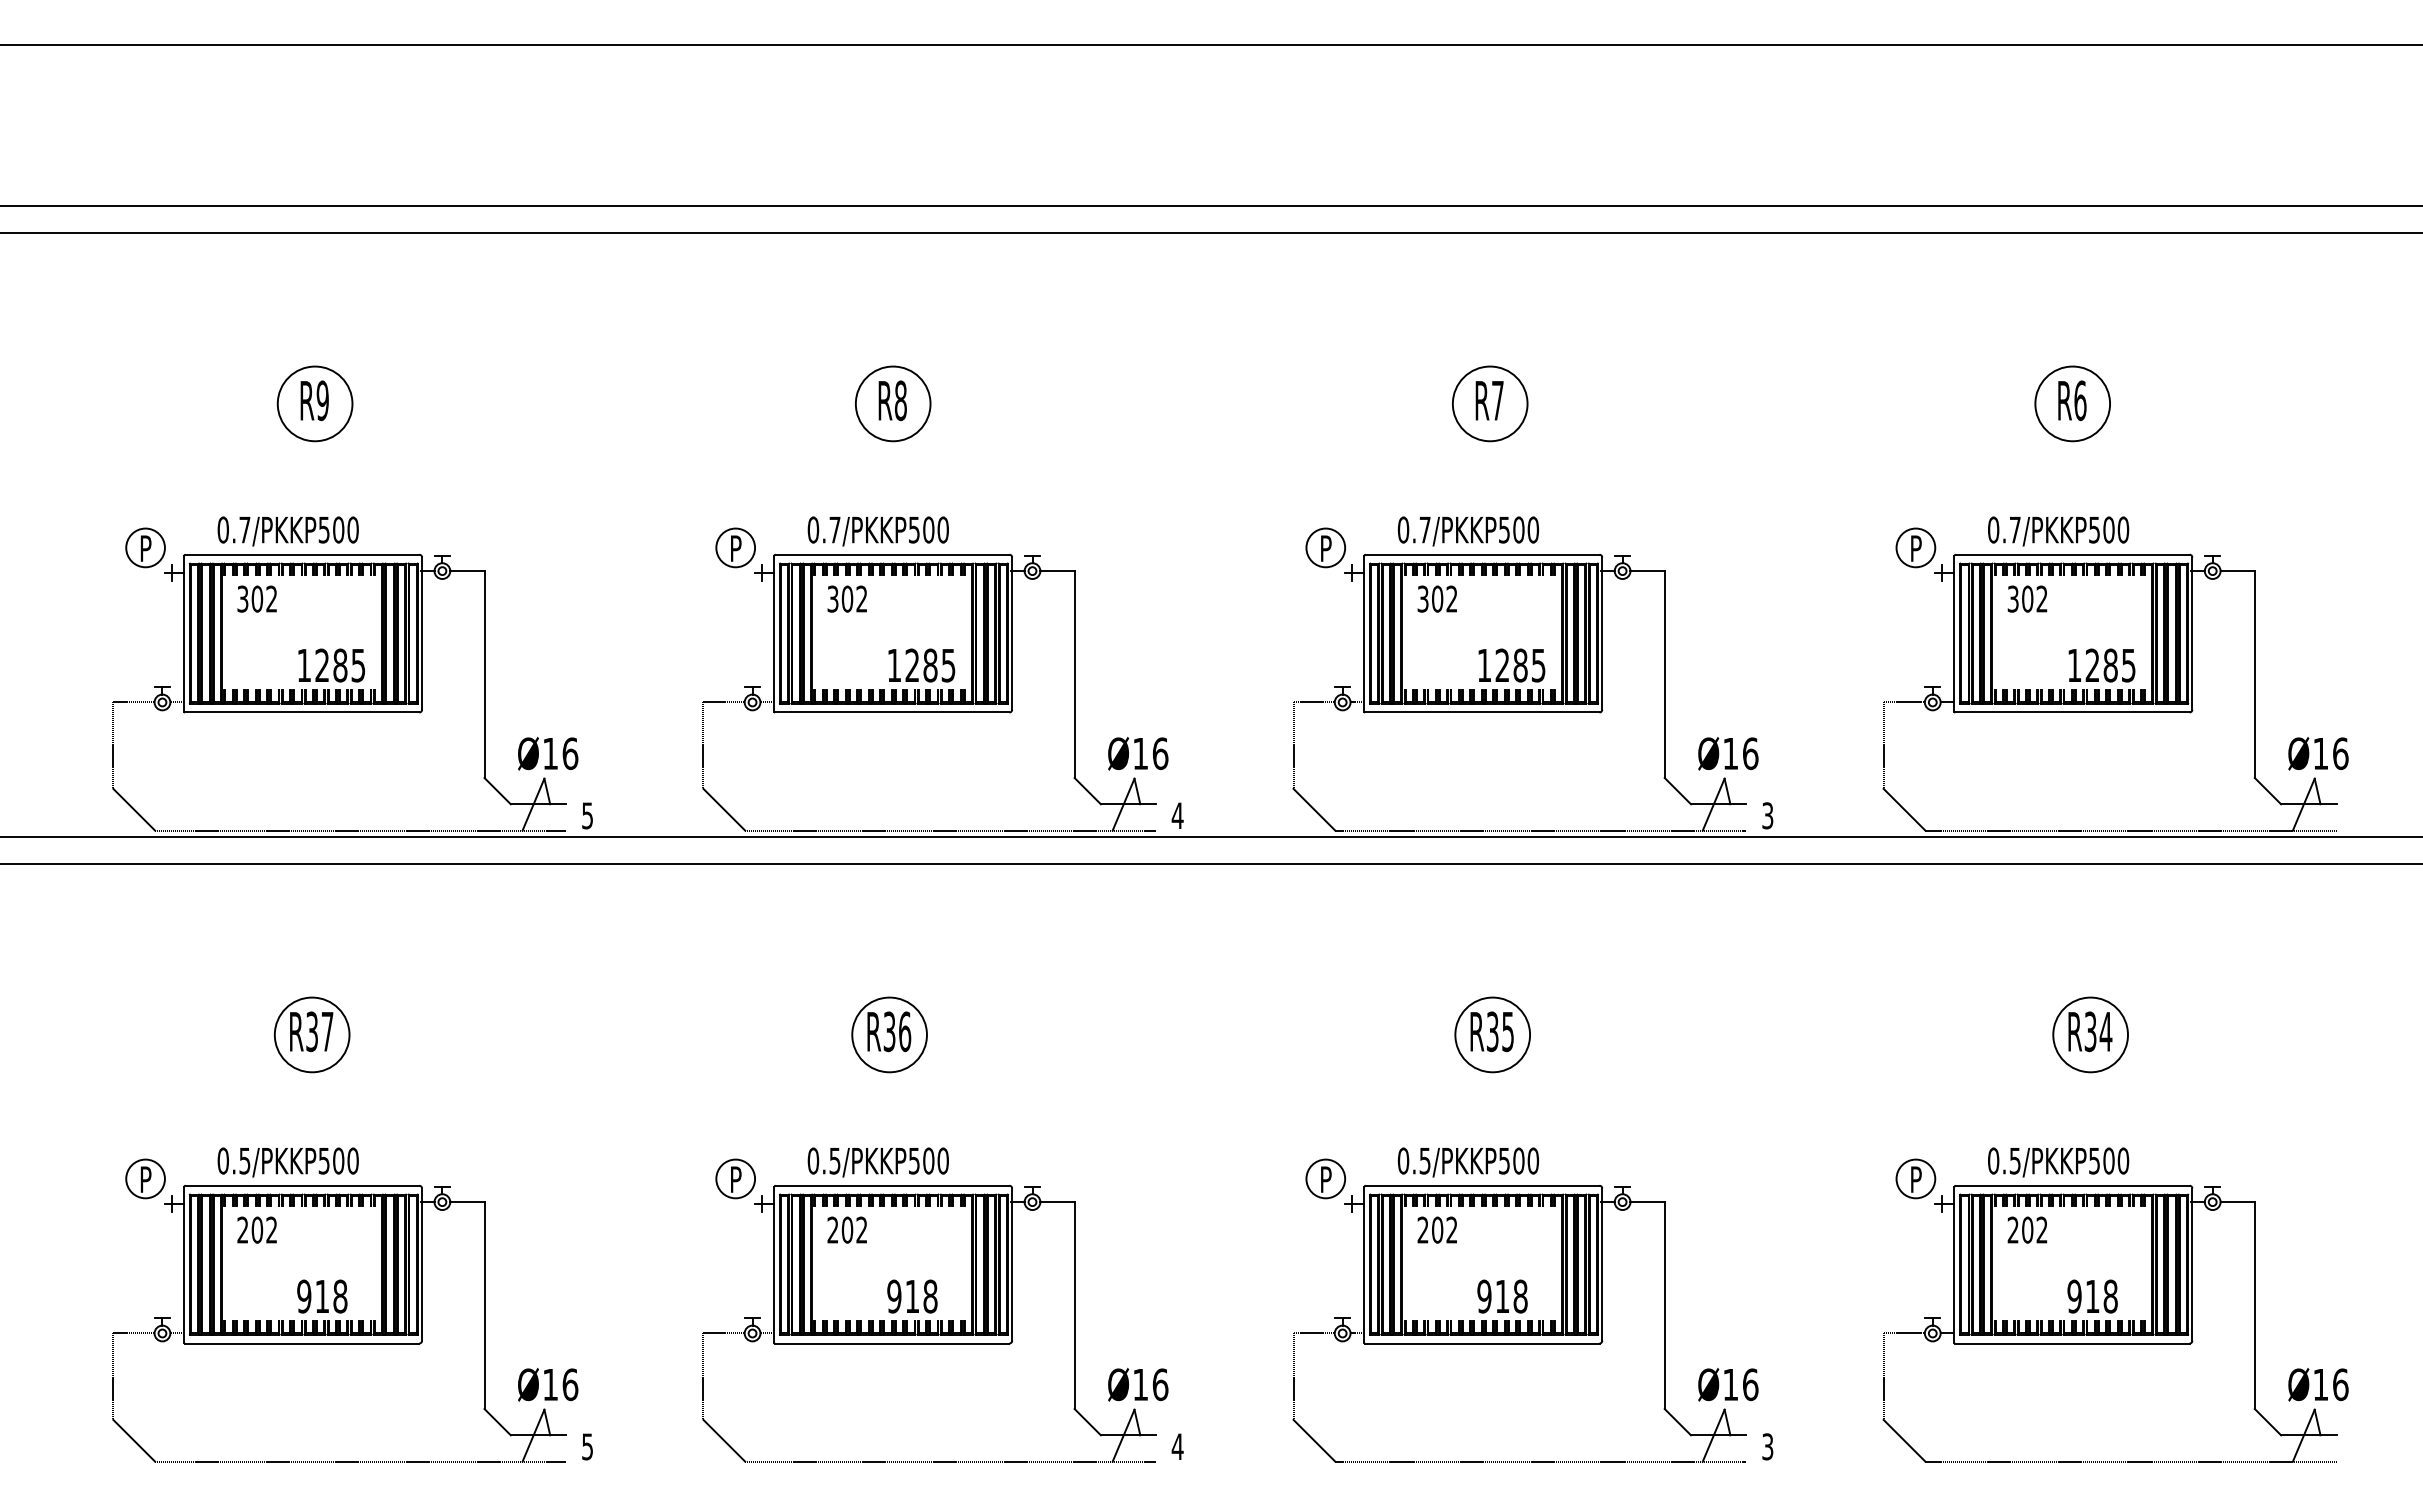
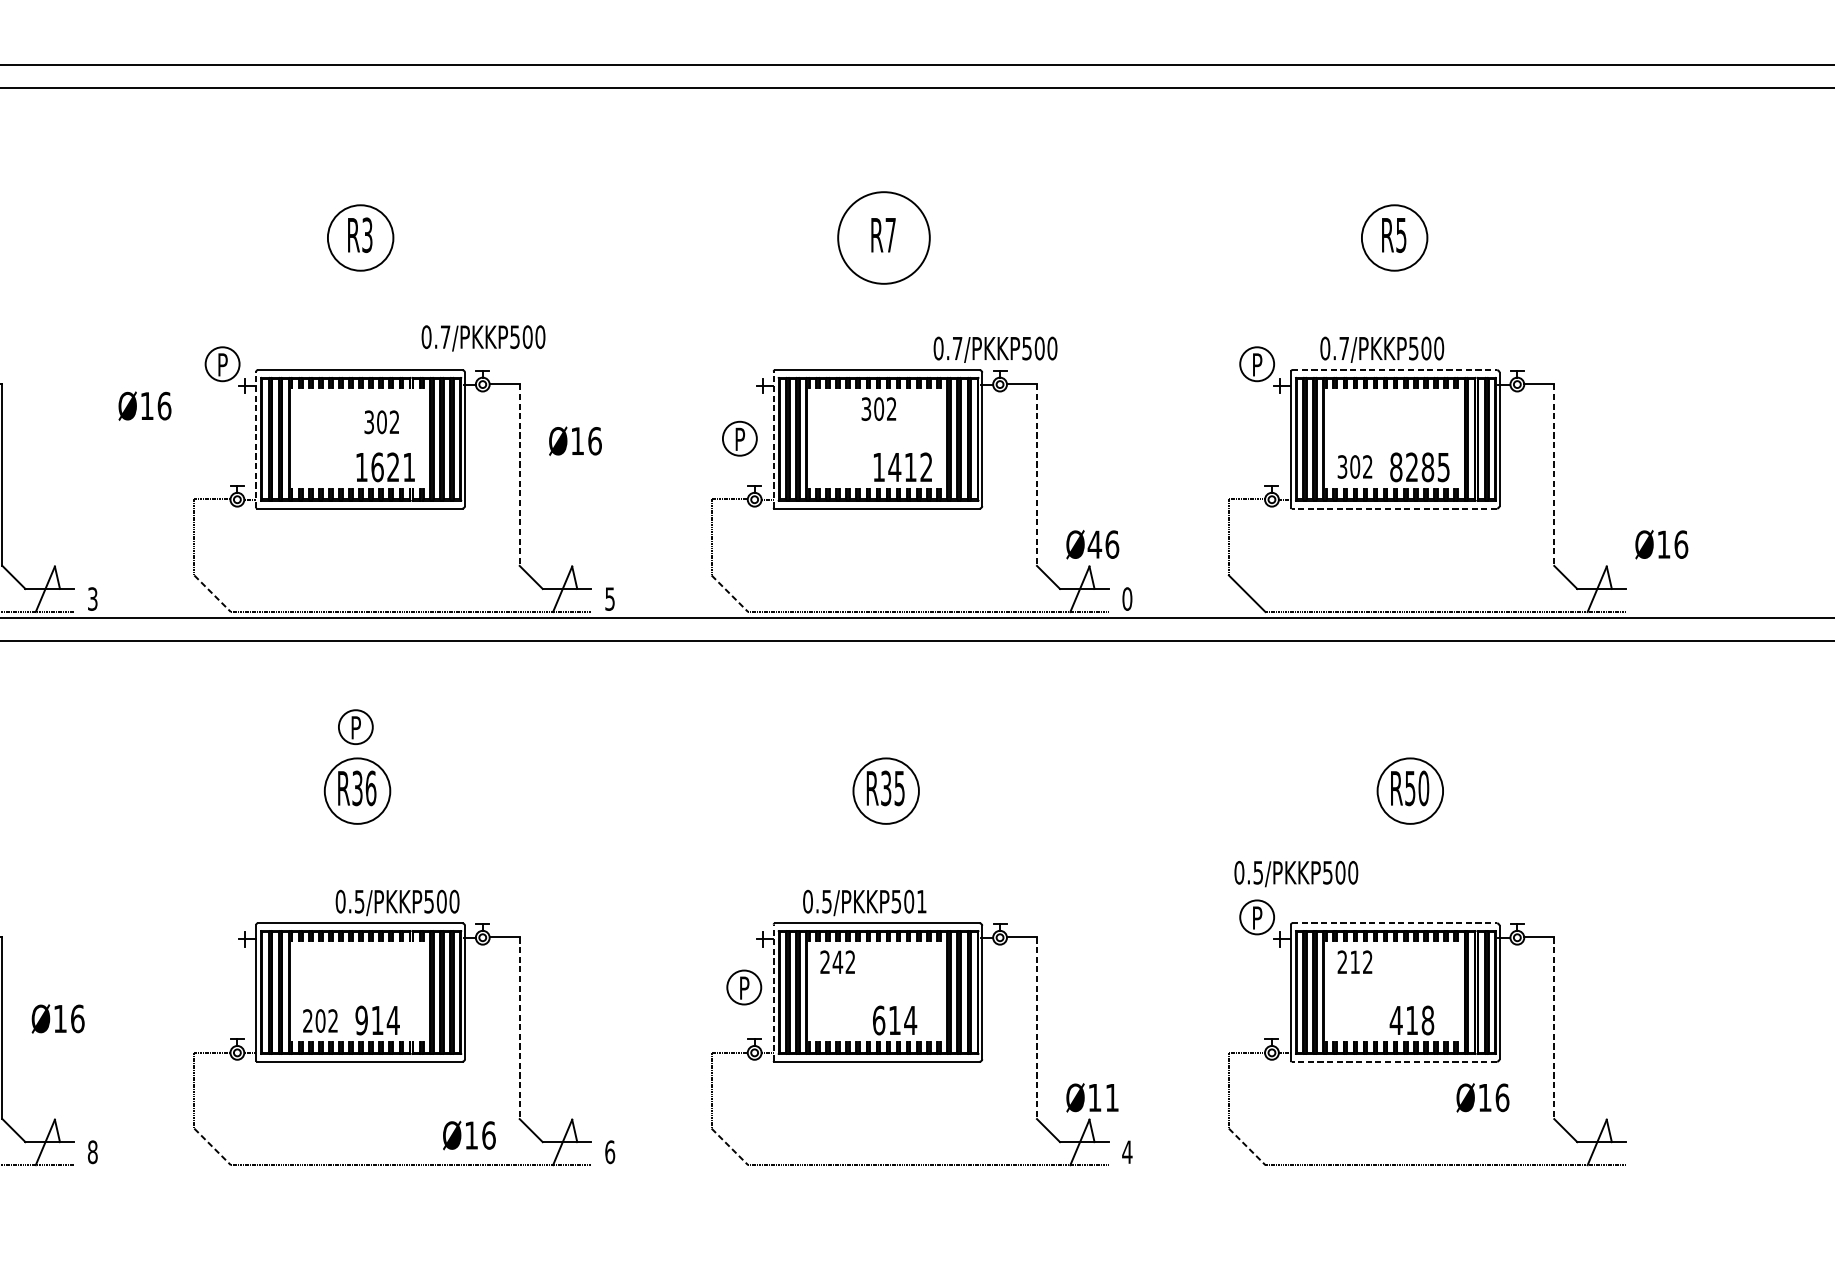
text: (900, 400) -> (367, 235), R8 -> R3
text: (2080, 400) -> (1401, 235), R6 -> R5
circle: (1489, 403) -> (883, 237), size x1.4
text: (877, 531) -> (482, 338), moved
text: (1467, 531) -> (994, 349), moved
part: (1325, 547) -> (739, 438), moved
line: (2072, 554) -> (1394, 370), solid -> dashed
text: (846, 598) -> (381, 421), moved
text: (1436, 598) -> (878, 408), moved
text: (2027, 598) -> (1355, 466), moved
line: (774, 633) -> (256, 439), solid -> dashed
line: (1364, 633) -> (773, 439), solid -> dashed
text: (930, 665) -> (393, 467), 1285 -> 1621
text: (1520, 665) -> (910, 467), 1285 -> 1412
text: (2074, 665) -> (1396, 467), 1285 -> 8285
line: (1074, 674) -> (519, 475), solid -> dashed
line: (1664, 674) -> (1036, 475), solid -> dashed
line: (2254, 674) -> (1553, 475), solid -> dashed
line: (2071, 712) -> (1393, 508), solid -> dashed
text: (548, 753) -> (145, 405), moved
text: (1138, 753) -> (575, 441), moved
text: (1730, 753) -> (1094, 544), Ø16 -> Ø46
text: (2318, 753) -> (1661, 544), moved
line: (724, 810) -> (212, 594), solid -> dashed
line: (1314, 810) -> (729, 594), solid -> dashed
text: (587, 815) -> (92, 598), 5 -> 3
text: (1177, 815) -> (609, 598), 4 -> 5
text: (1767, 815) -> (1127, 598), 3 -> 0
text: (2098, 1031) -> (1417, 788), R34 -> R50
text: (1533, 1160) -> (921, 901), 0.5/PKKP500 -> 0.5/PKKP501
text: (877, 1162) -> (396, 902), moved
text: (2058, 1162) -> (1296, 874), moved
part: (735, 1178) -> (355, 726), moved
part: (1325, 1178) -> (744, 987), moved
line: (2072, 1185) -> (1394, 923), solid -> dashed
text: (846, 1229) -> (319, 1020), moved
text: (1437, 1229) -> (837, 961), 202 -> 242
text: (2027, 1229) -> (1355, 961), 202 -> 212
line: (1364, 1264) -> (773, 992), solid -> dashed
text: (930, 1296) -> (393, 1020), 918 -> 914
text: (1502, 1296) -> (894, 1020), 918 -> 614
text: (2074, 1296) -> (1396, 1020), 918 -> 418
line: (1074, 1305) -> (519, 1028), solid -> dashed
line: (1664, 1305) -> (1036, 1028), solid -> dashed
line: (2254, 1305) -> (1553, 1028), solid -> dashed
line: (2071, 1343) -> (1393, 1061), solid -> dashed
text: (548, 1384) -> (58, 1018), moved
text: (1138, 1384) -> (469, 1135), moved
text: (1750, 1384) -> (1112, 1097), Ø16 -> Ø11
text: (2318, 1384) -> (1482, 1097), moved
line: (724, 1441) -> (212, 1147), solid -> dashed
line: (1314, 1441) -> (729, 1147), solid -> dashed
line: (1904, 1441) -> (1247, 1147), solid -> dashed
text: (587, 1446) -> (92, 1151), 5 -> 8
text: (1177, 1446) -> (609, 1151), 4 -> 6
text: (1767, 1446) -> (1127, 1151), 3 -> 4

